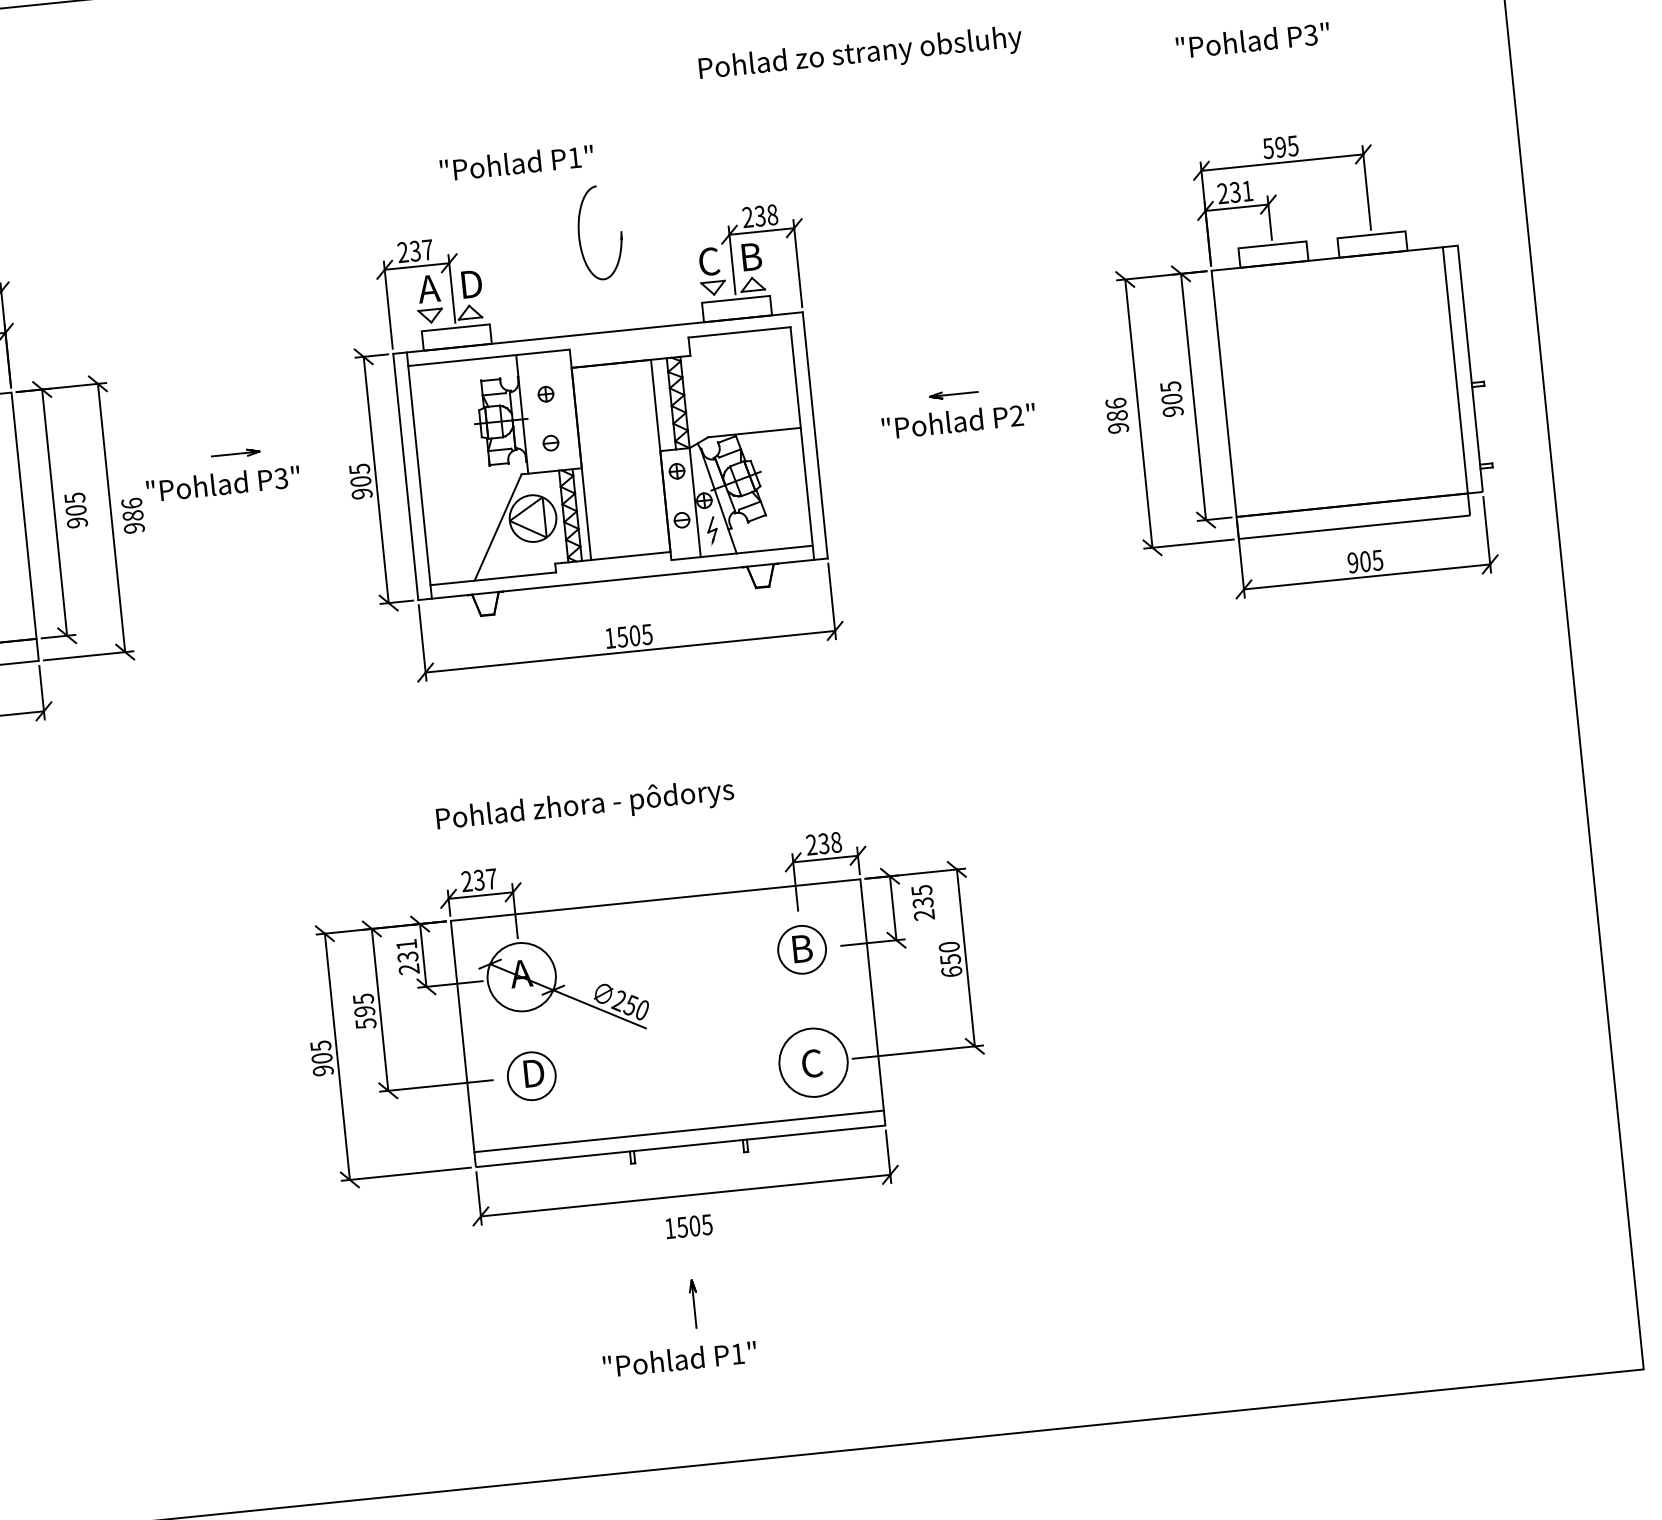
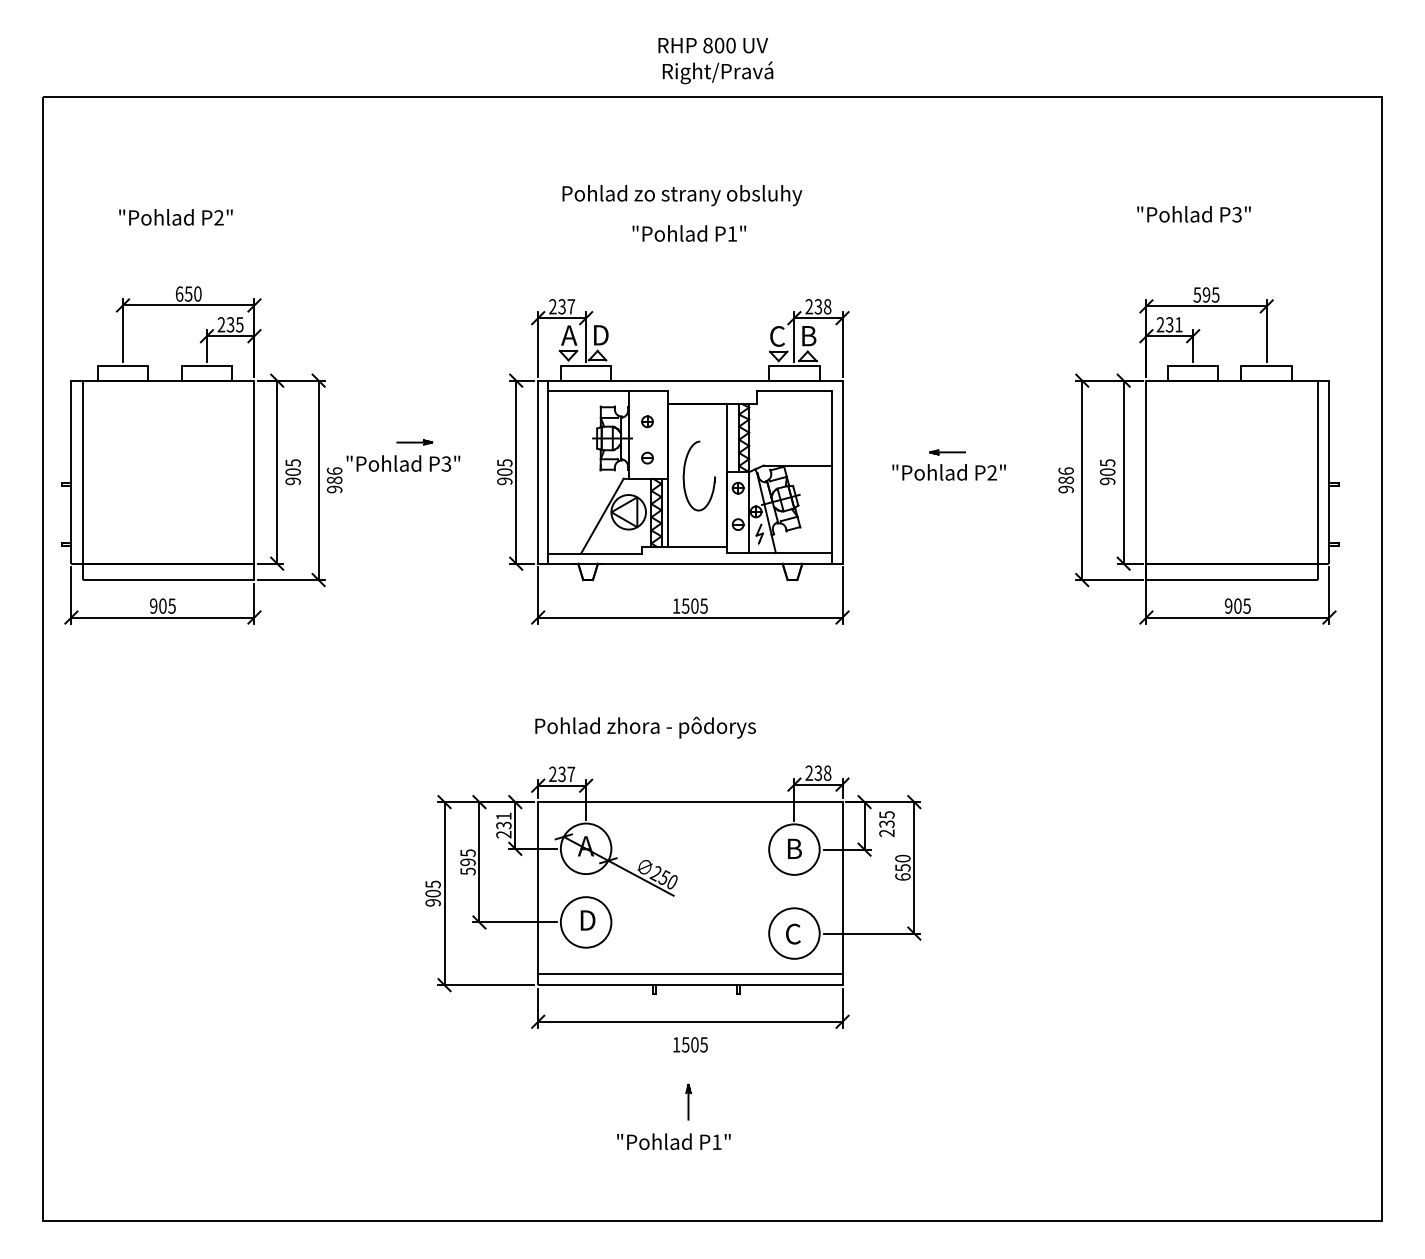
text: (860, 54) -> (682, 195), moved
text: (517, 163) -> (689, 233), moved
part: (580, 234) -> (684, 475), moved
circle: (802, 949) -> (794, 849), size x1.43
circle: (530, 1076) -> (585, 922), size x1.43

